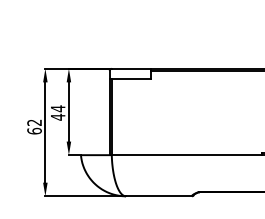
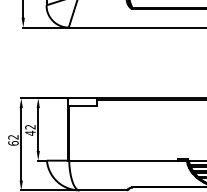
text: (58, 107) -> (30, 126), 44 -> 42

